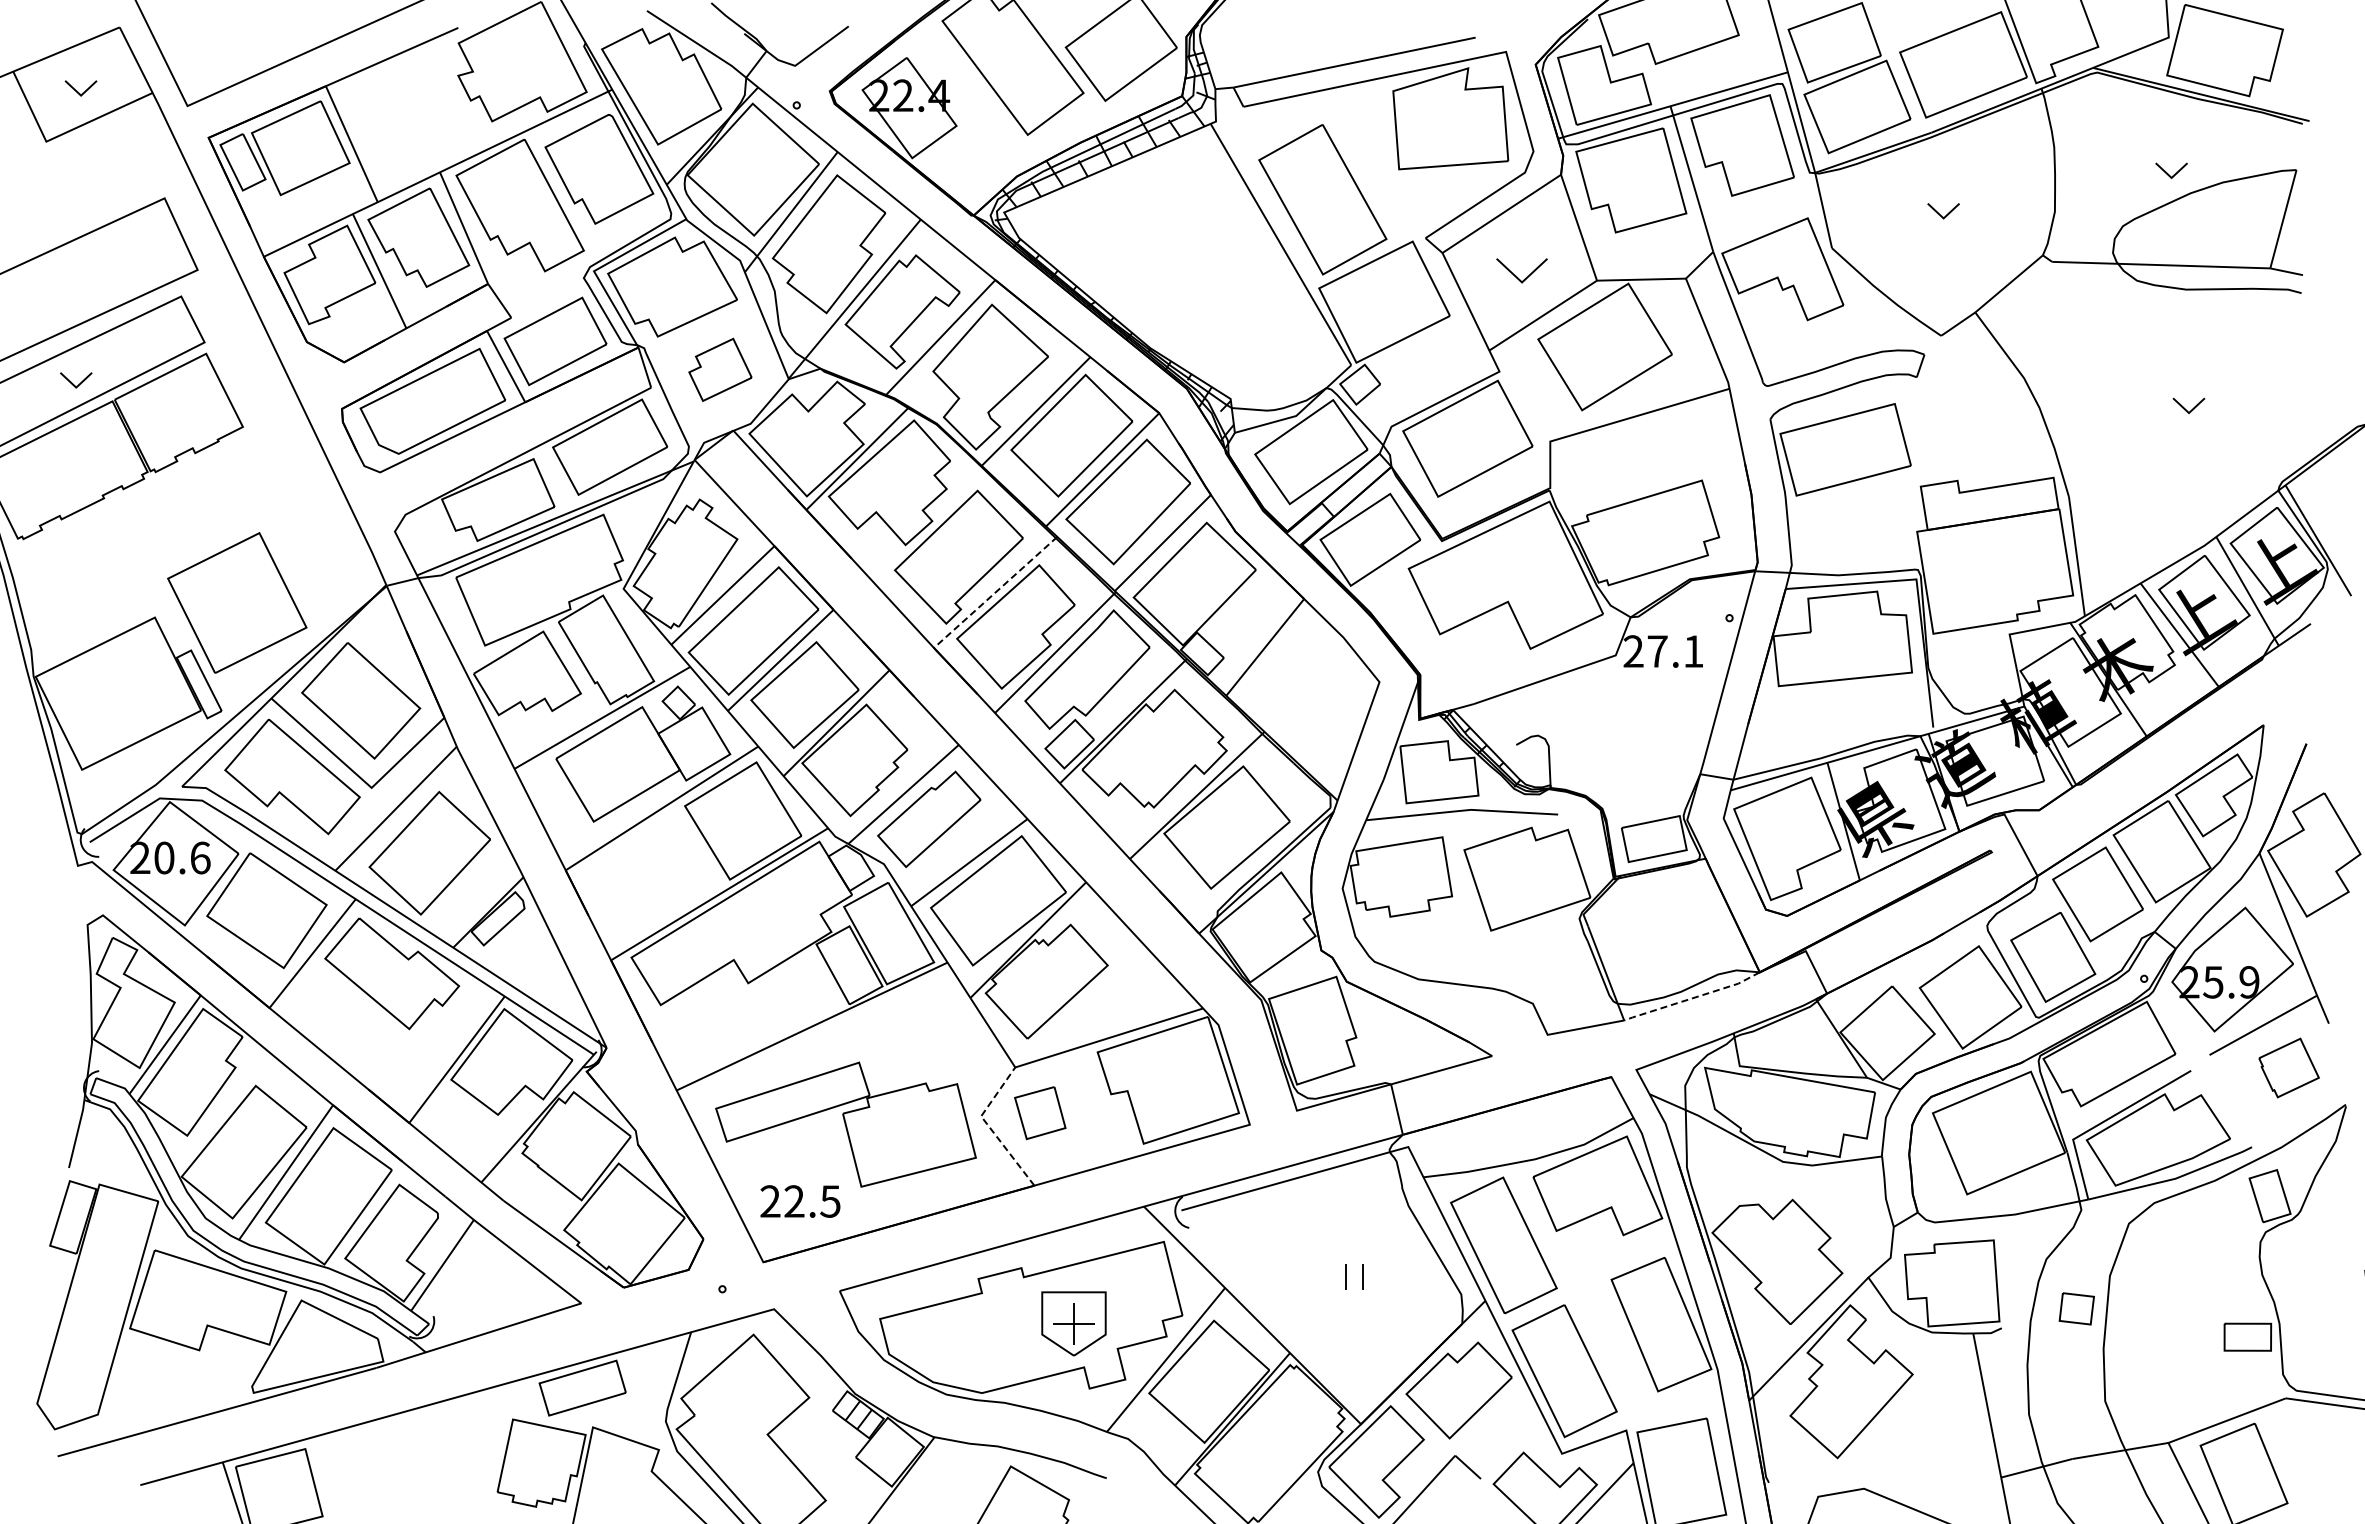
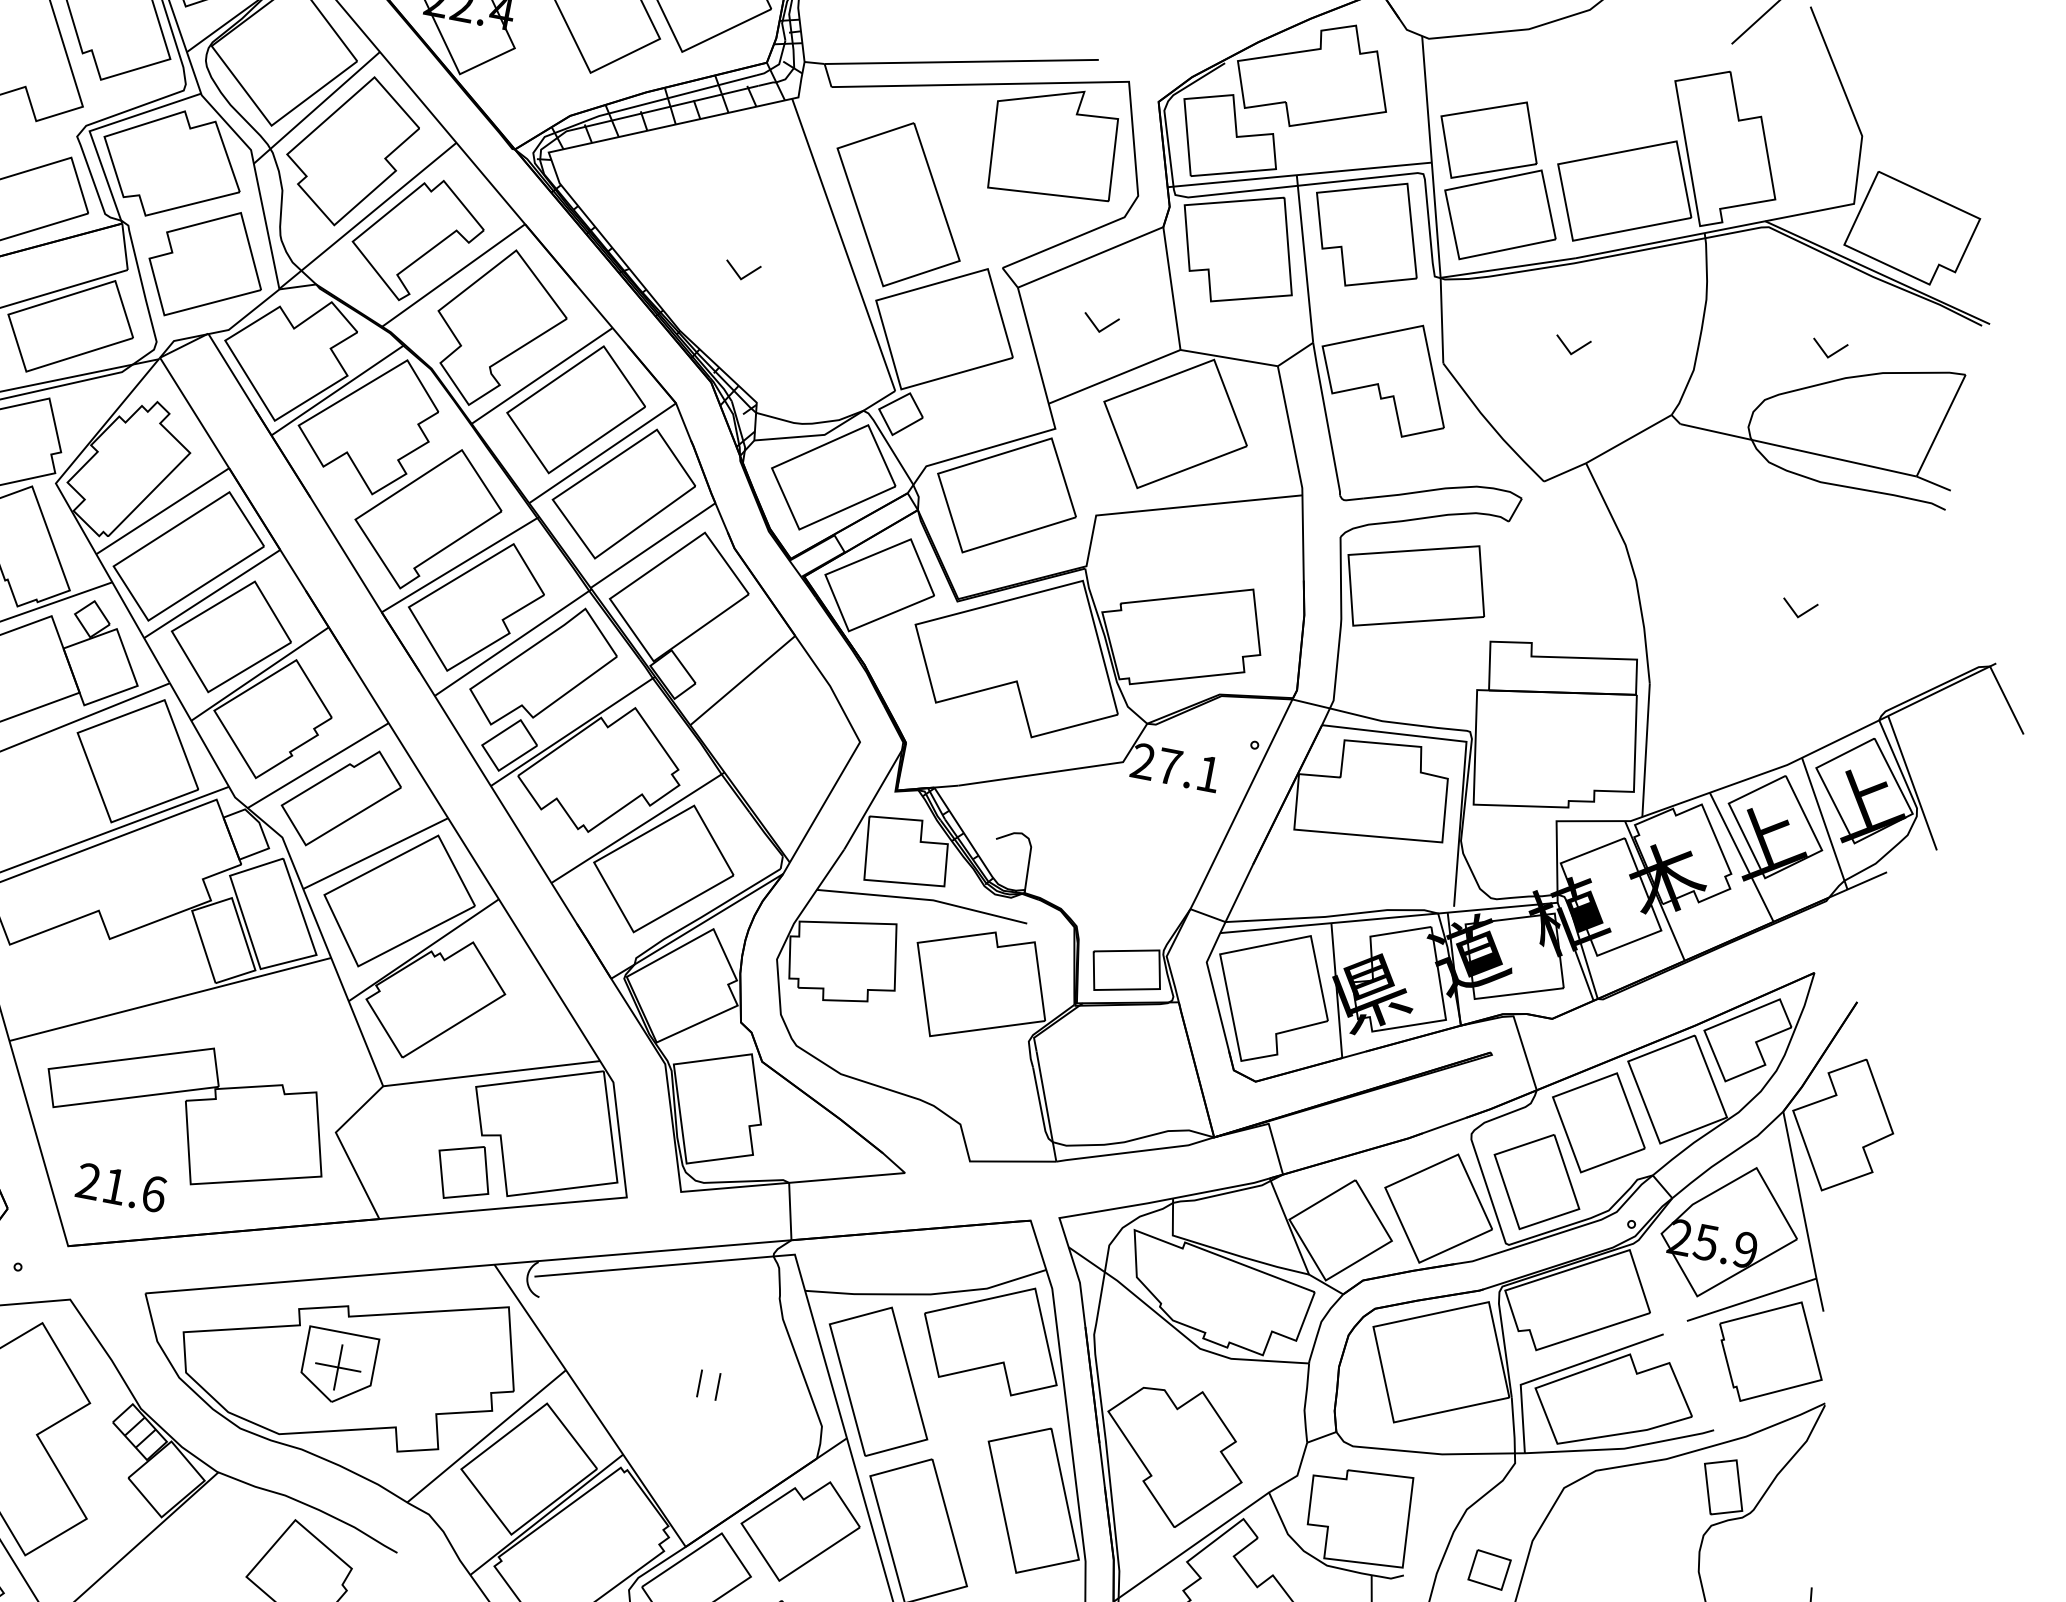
part: (1521, 271) -> (1100, 324), size x0.62
part: (1195, 285) -> (742, 271), added
part: (720, 369) -> (207, 264), size x1.67
line: (995, 592) -> (460, 564), dashed -> solid
line: (1693, 998) -> (1136, 1152), dashed -> solid
part: (2288, 1067) -> (1770, 1350), size x1.67
part: (1040, 1113) -> (464, 1172), moved
line: (989, 1126) -> (342, 1145), dashed -> solid
text: (812, 1201) -> (134, 1190), 22.5 -> 21.6
part: (1073, 1323) -> (337, 1366), moved

